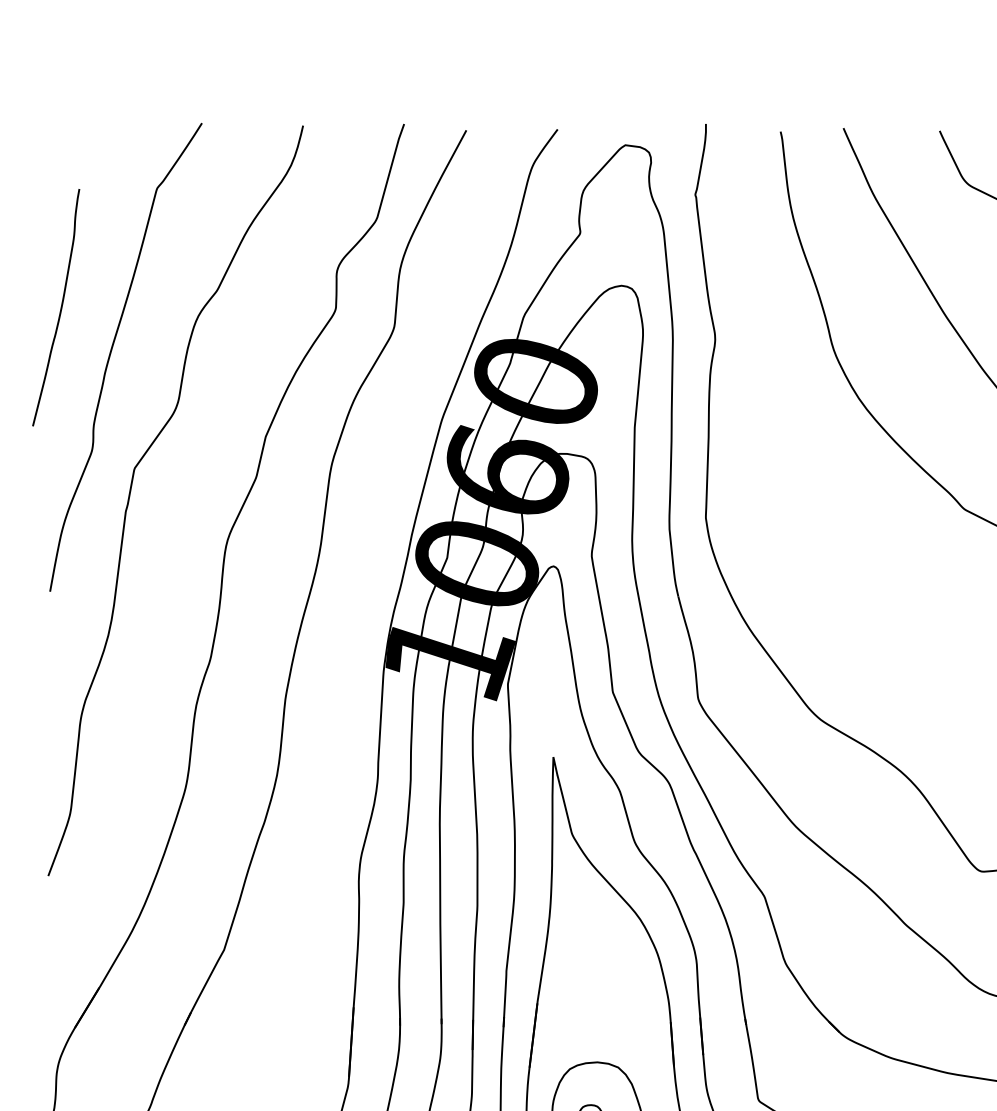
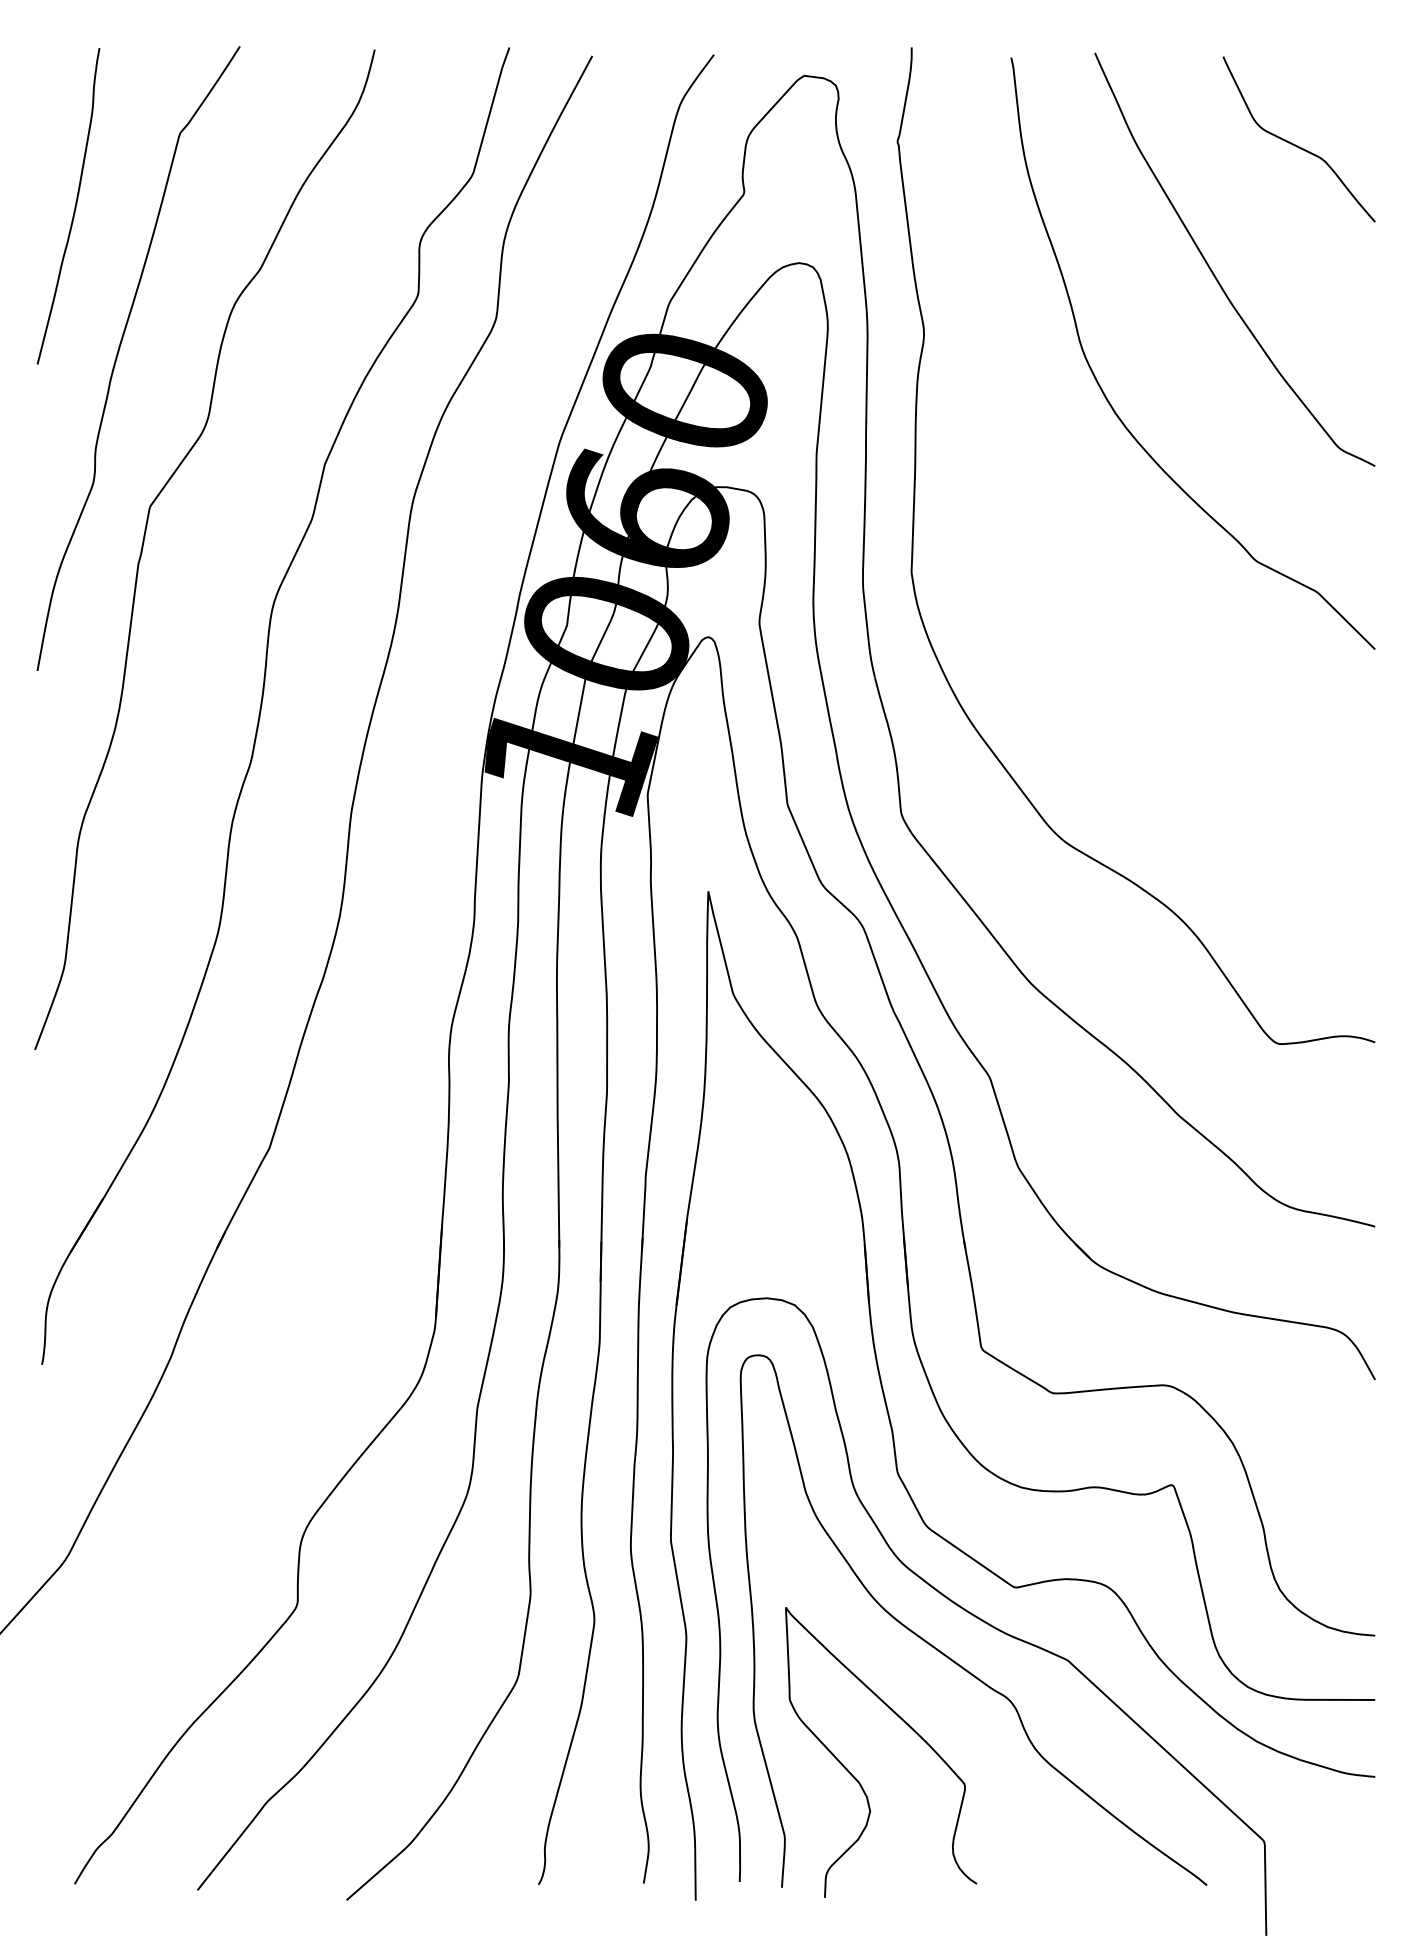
curve: (60, 307) -> (74, 206), moved

